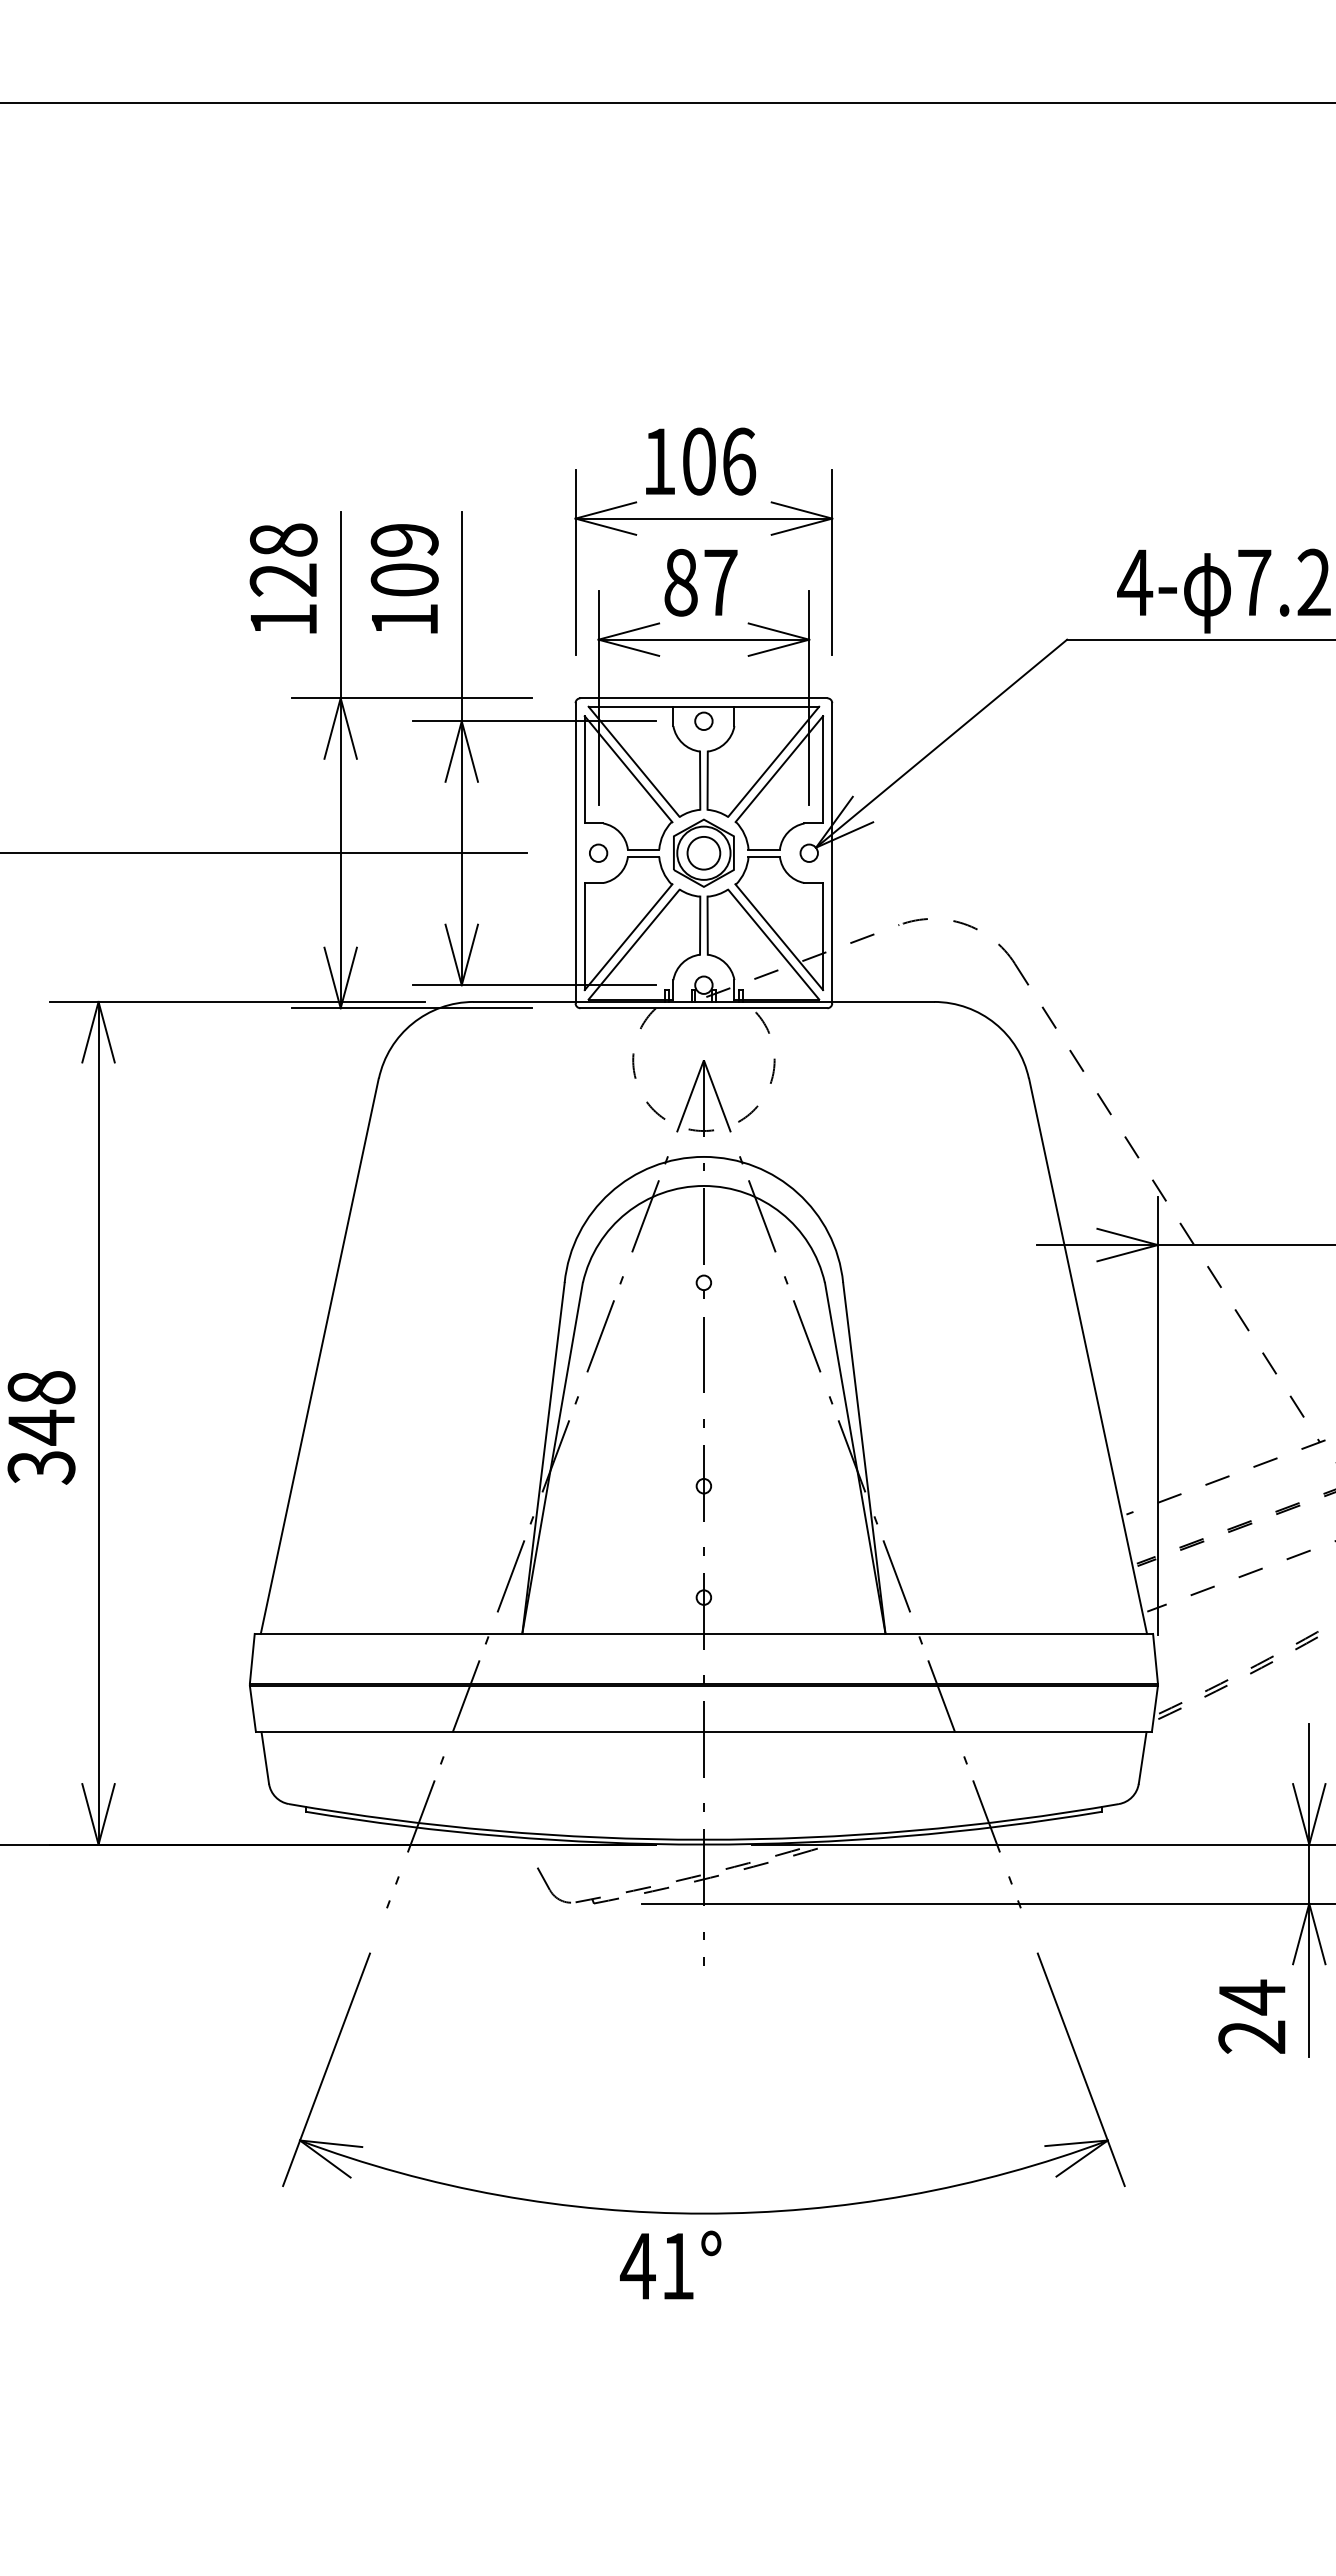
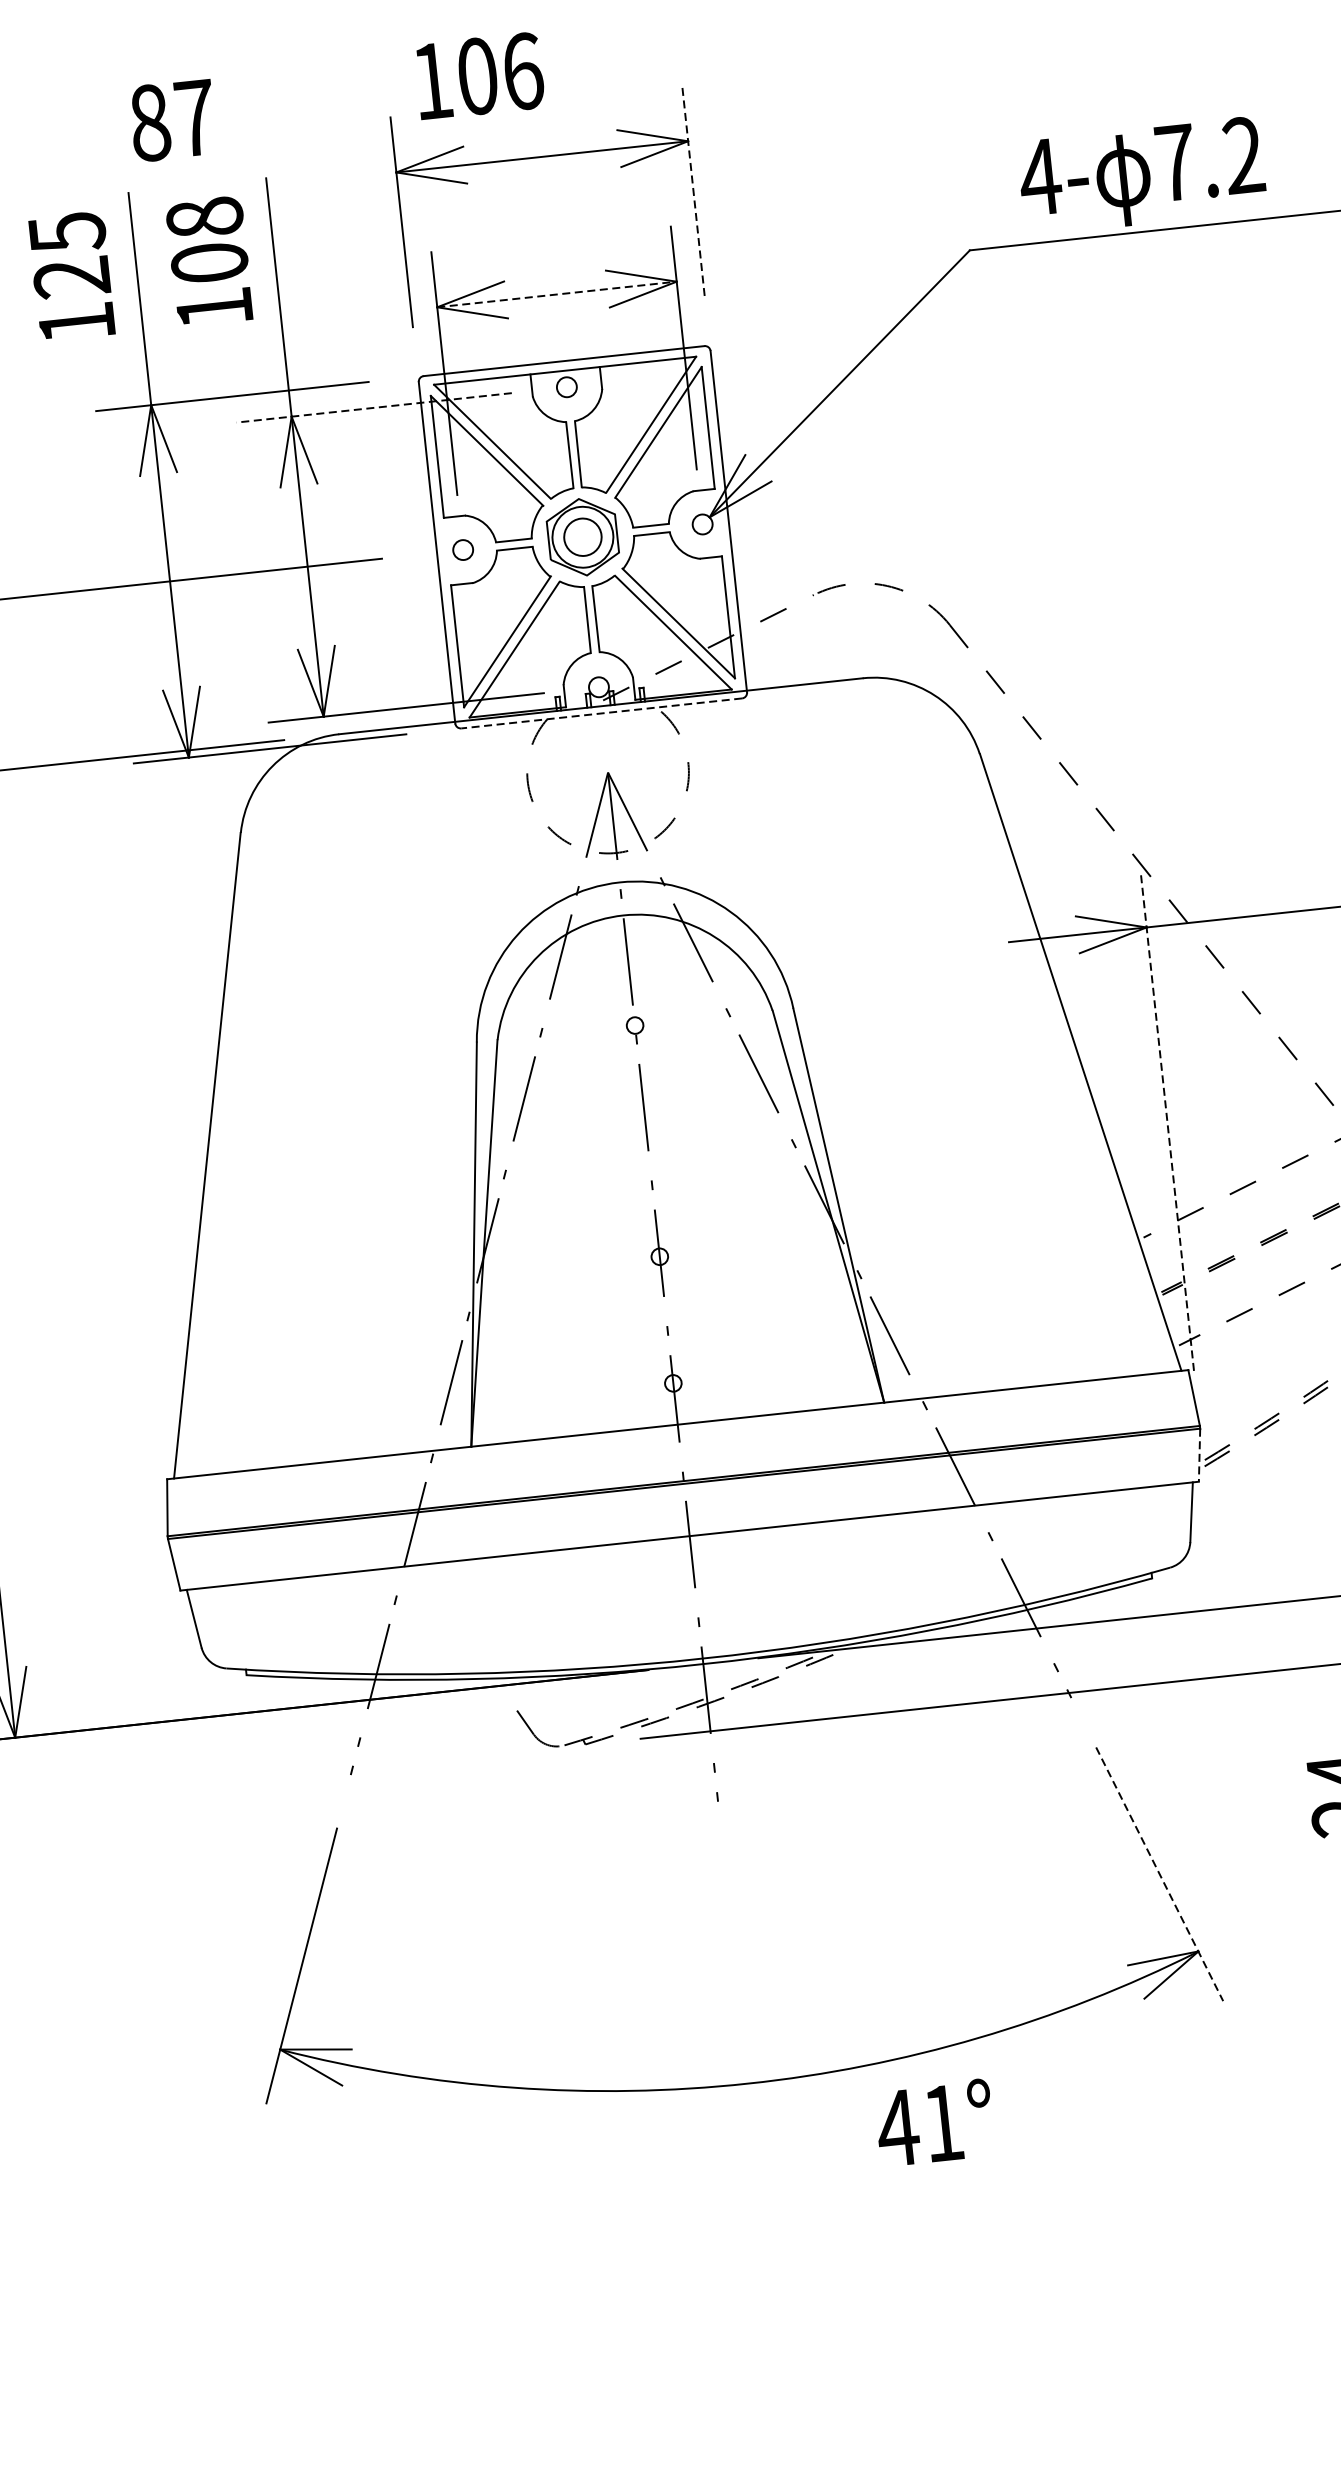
text: (701, 461) -> (480, 75), moved
text: (404, 539) -> (204, 216), 109 -> 108
text: (283, 540) -> (67, 232), 128 -> 125
line: (832, 561) -> (693, 189), solid -> dashed
text: (700, 582) -> (172, 120), moved
line: (704, 639) -> (557, 294), solid -> dashed
line: (533, 721) -> (373, 408), solid -> dashed
line: (703, 1008) -> (601, 713), solid -> dashed
line: (1157, 1415) -> (1166, 1121), solid -> dashed
line: (1154, 1709) -> (1199, 1455), solid -> dashed
line: (1081, 2070) -> (1160, 1875), solid -> dashed
text: (670, 2264) -> (934, 2122), moved

